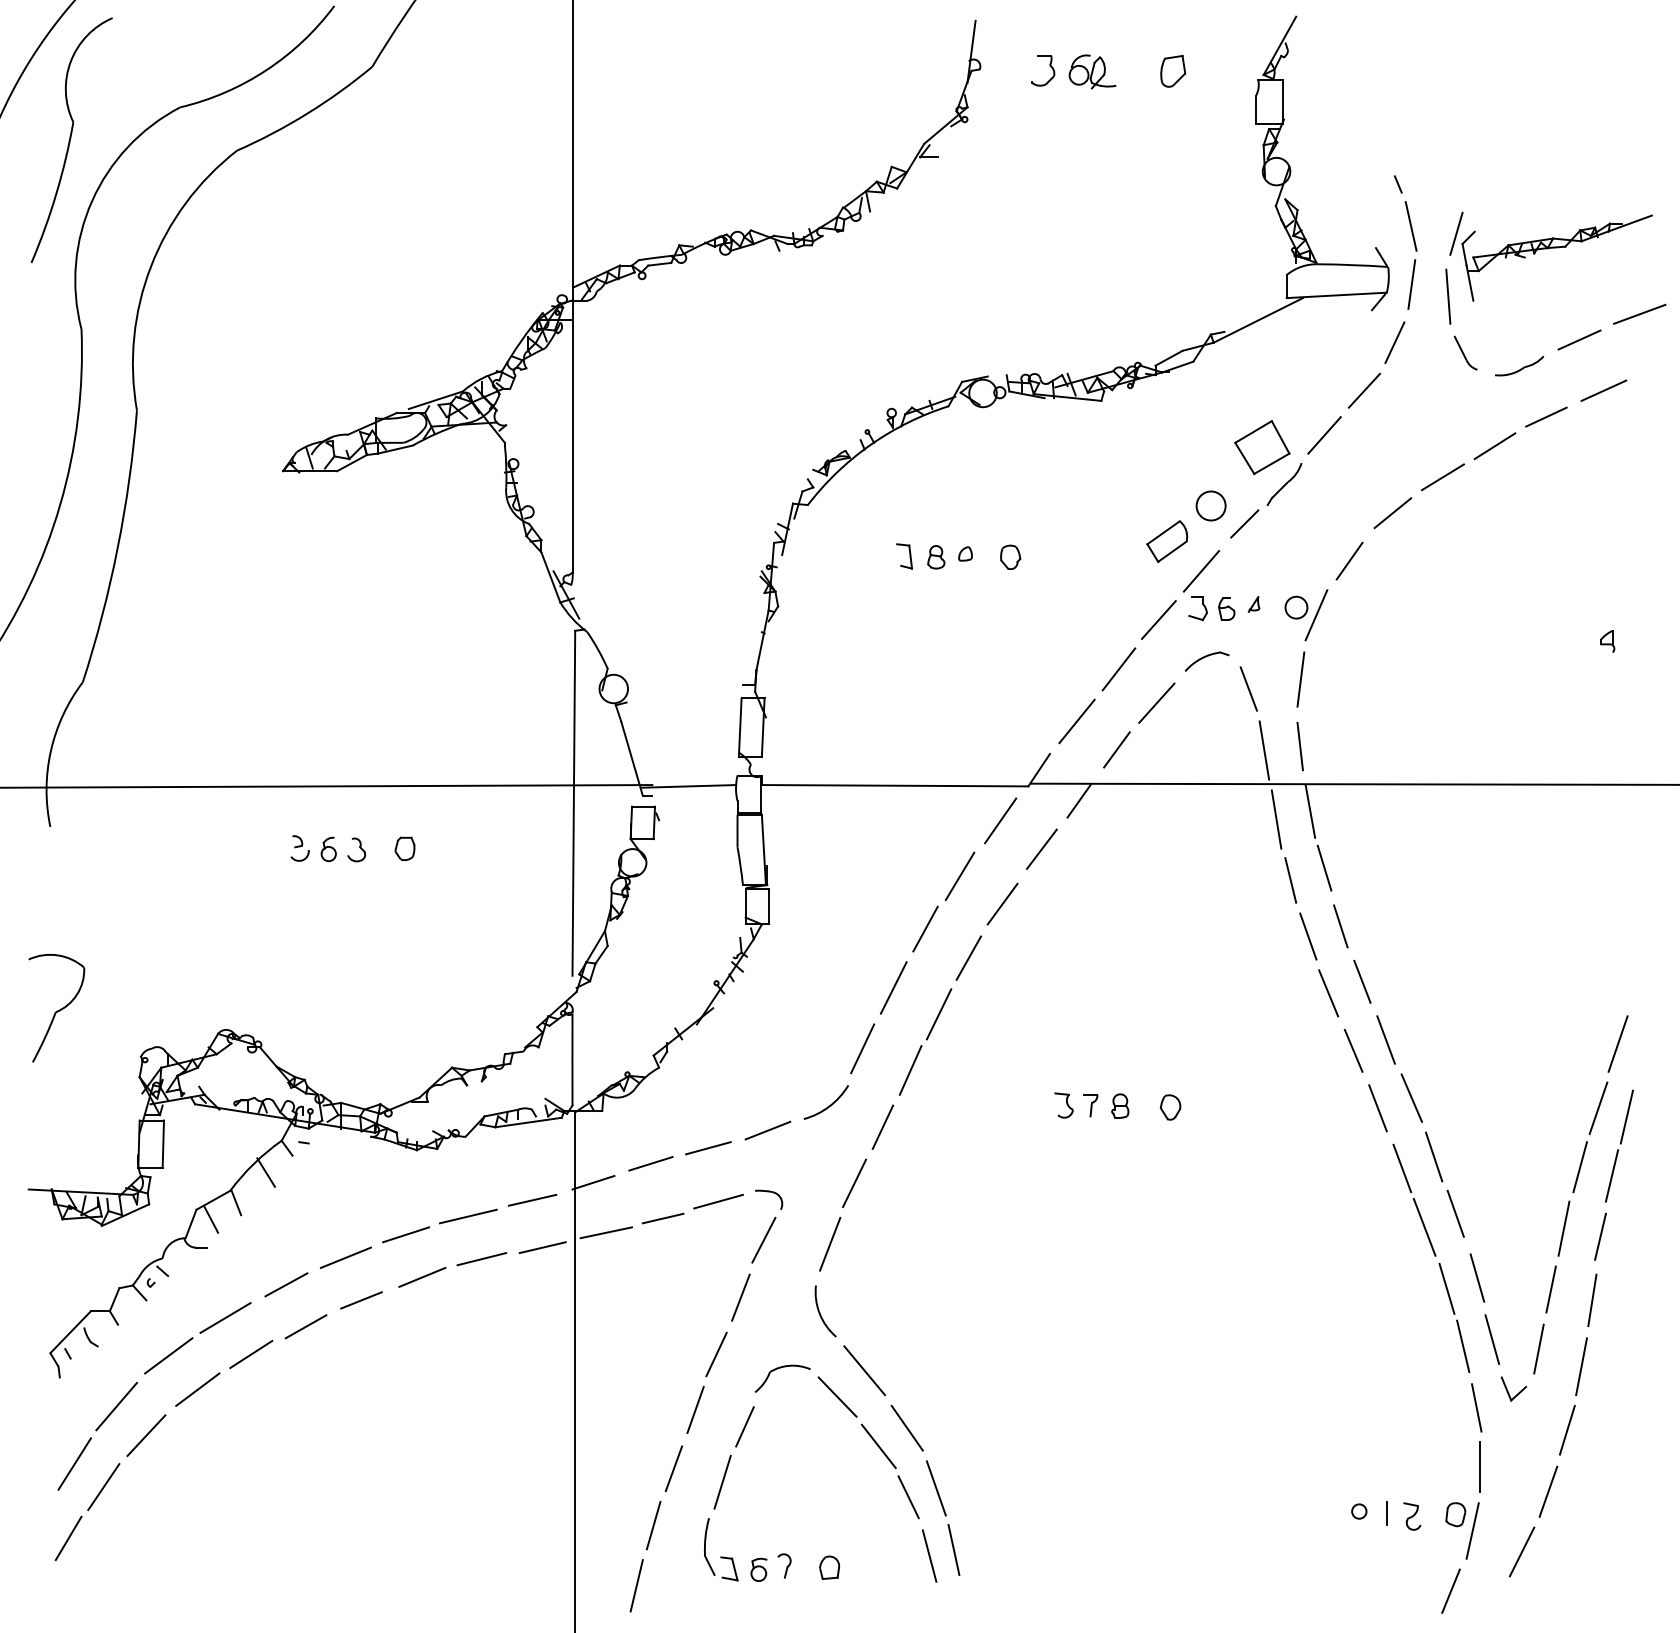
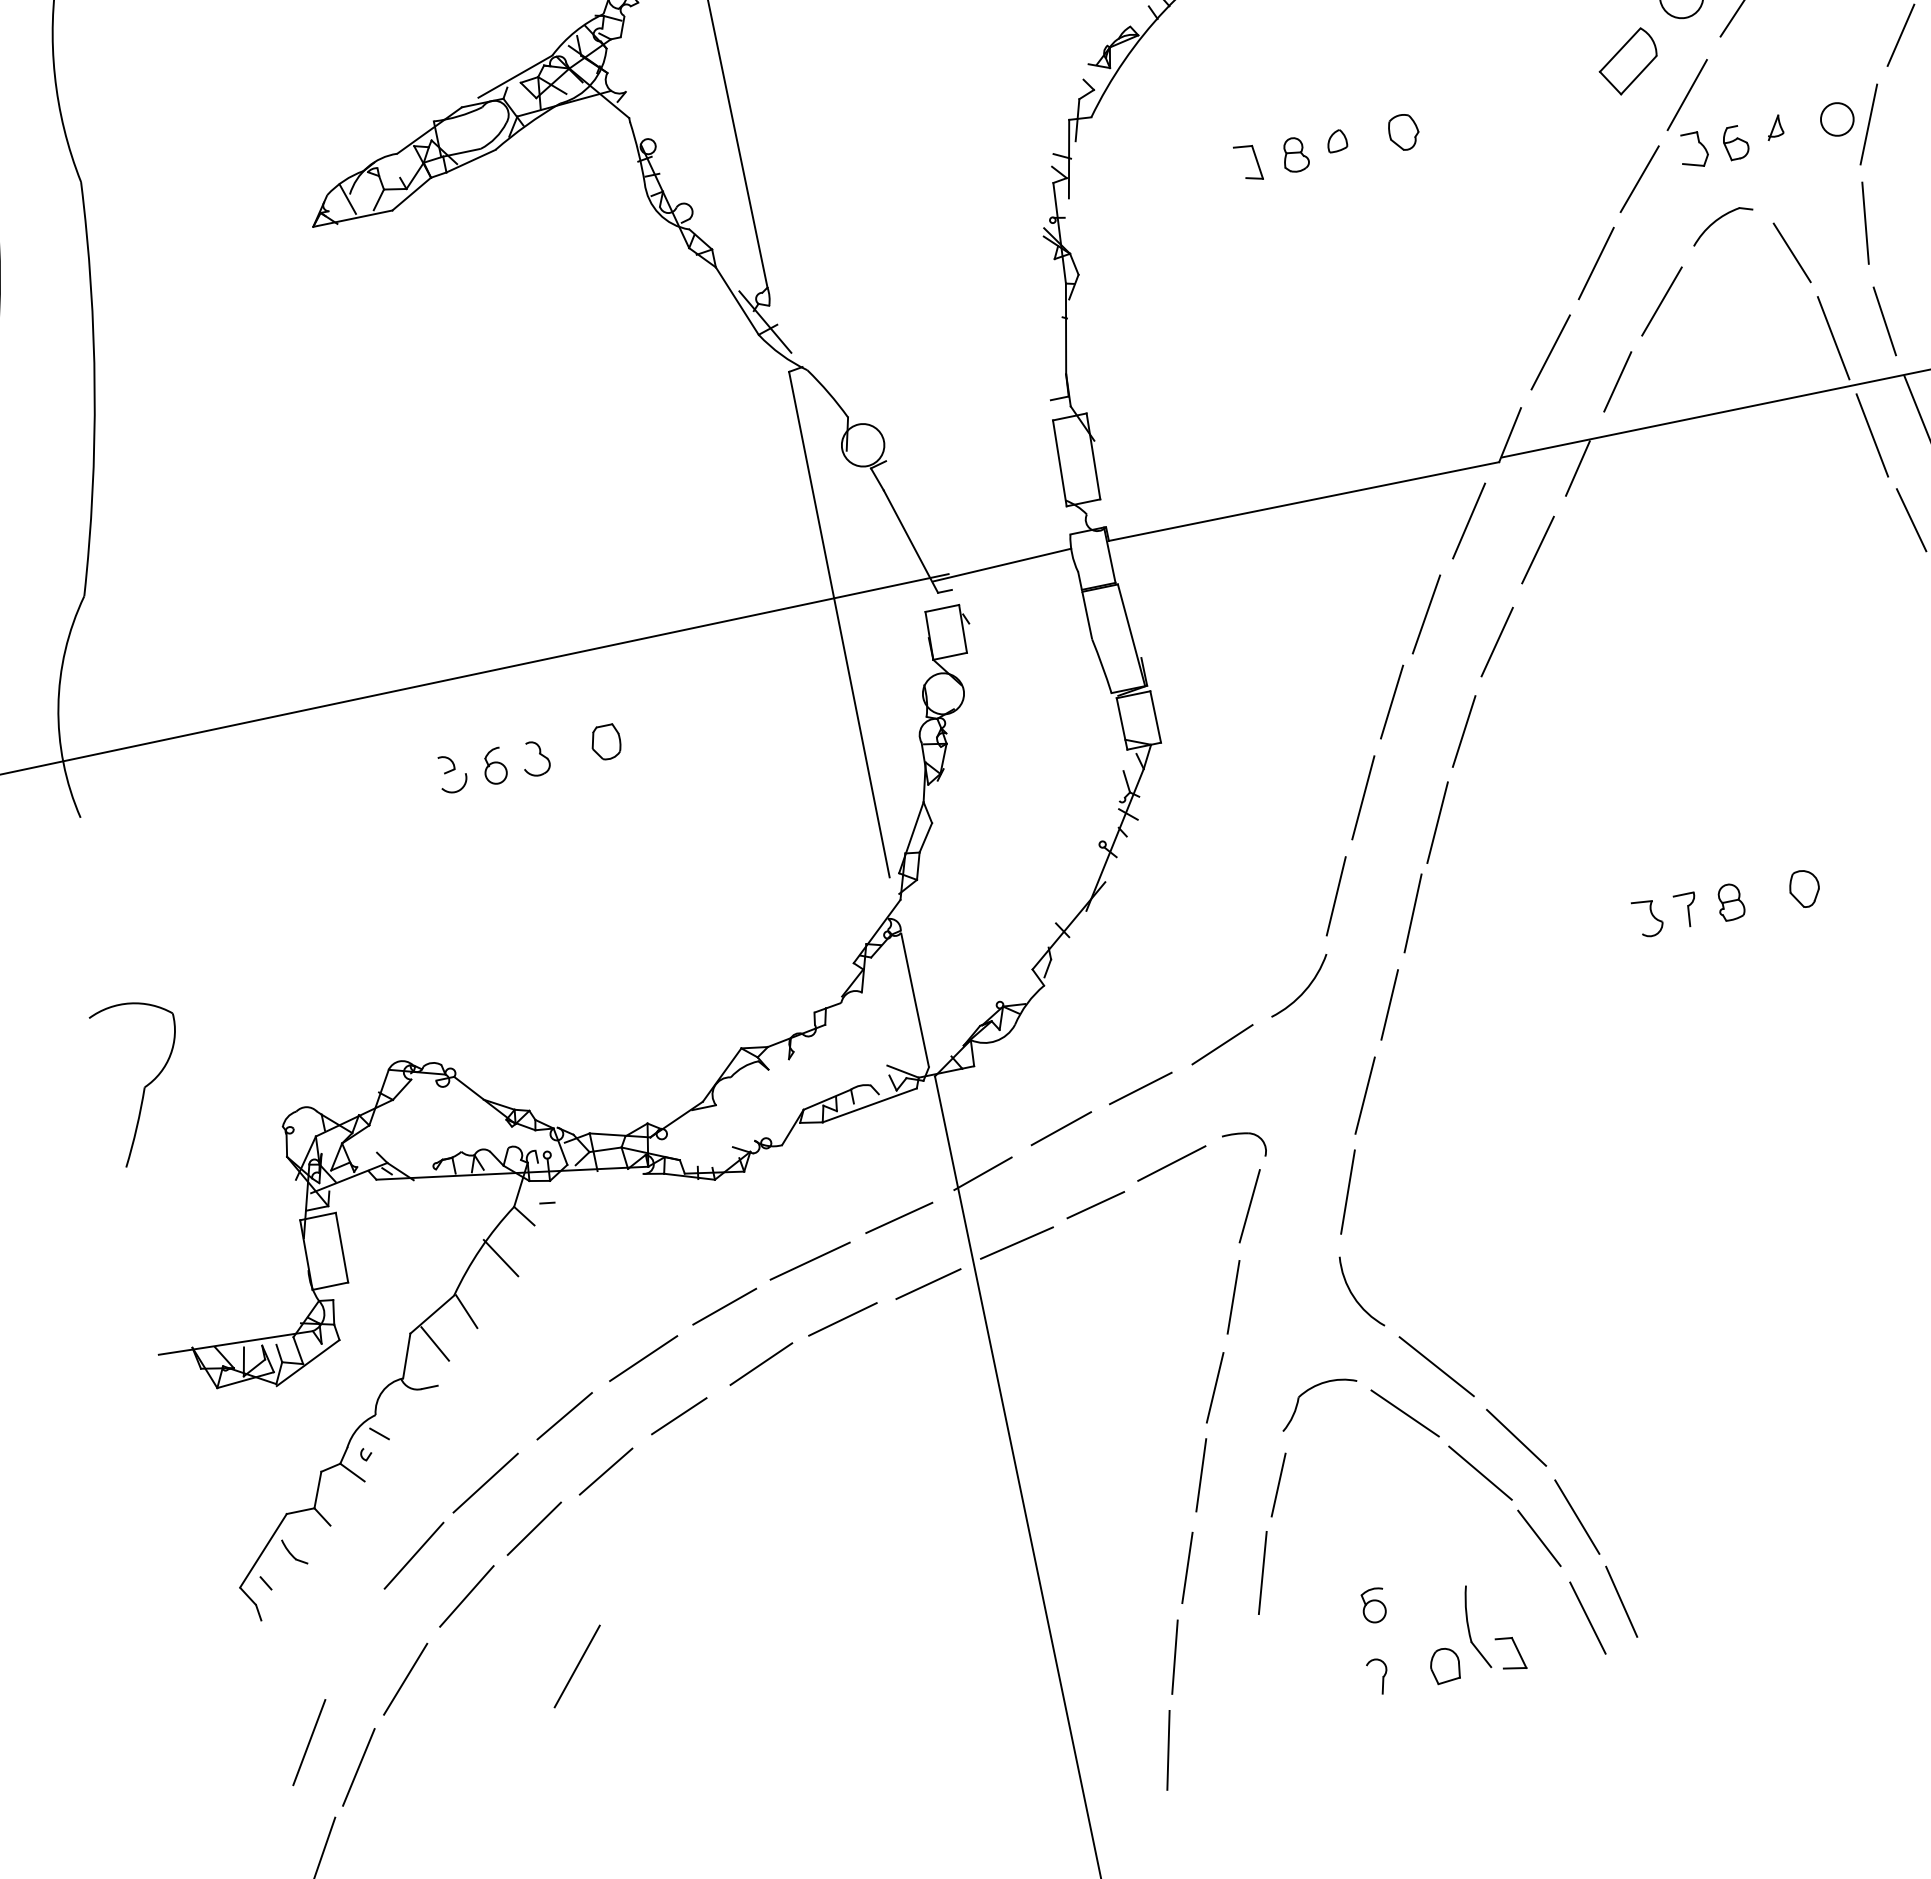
line: (116, 1406) -> (576, 1666), moved
part: (721, 1556) -> (1495, 1637), moved
part: (758, 1569) -> (1373, 1605), moved

